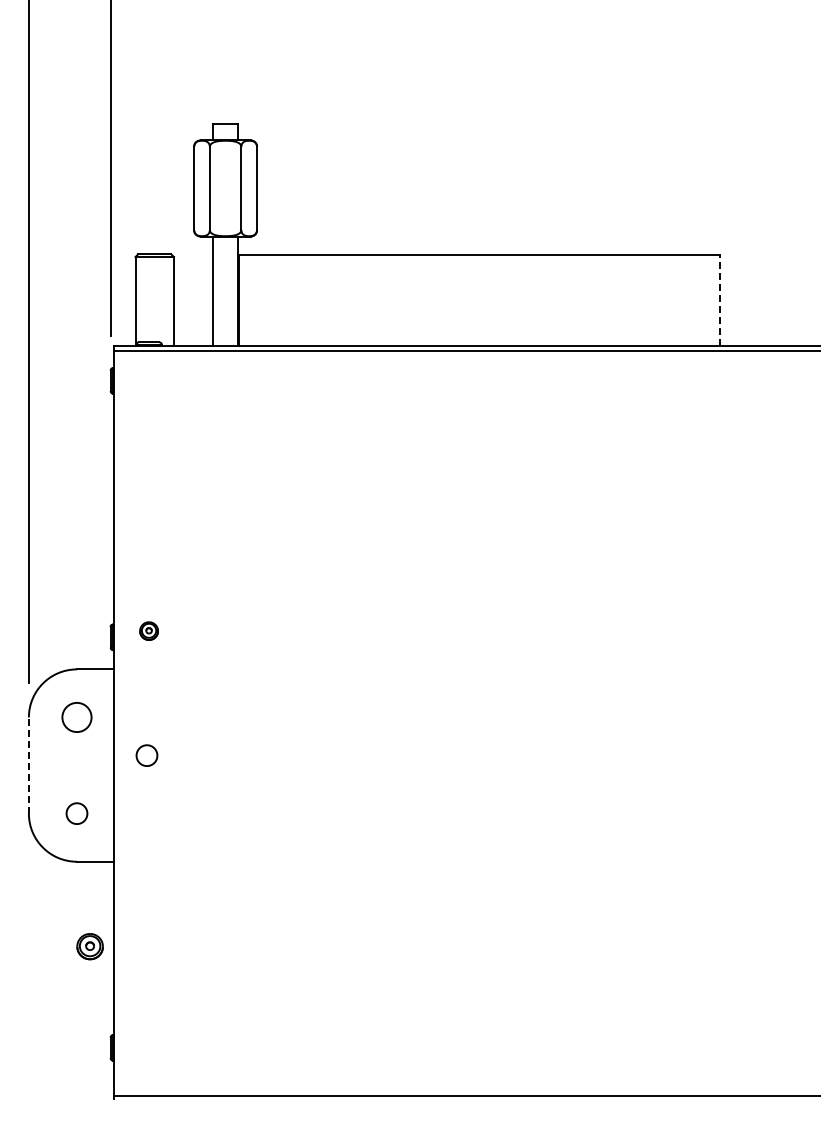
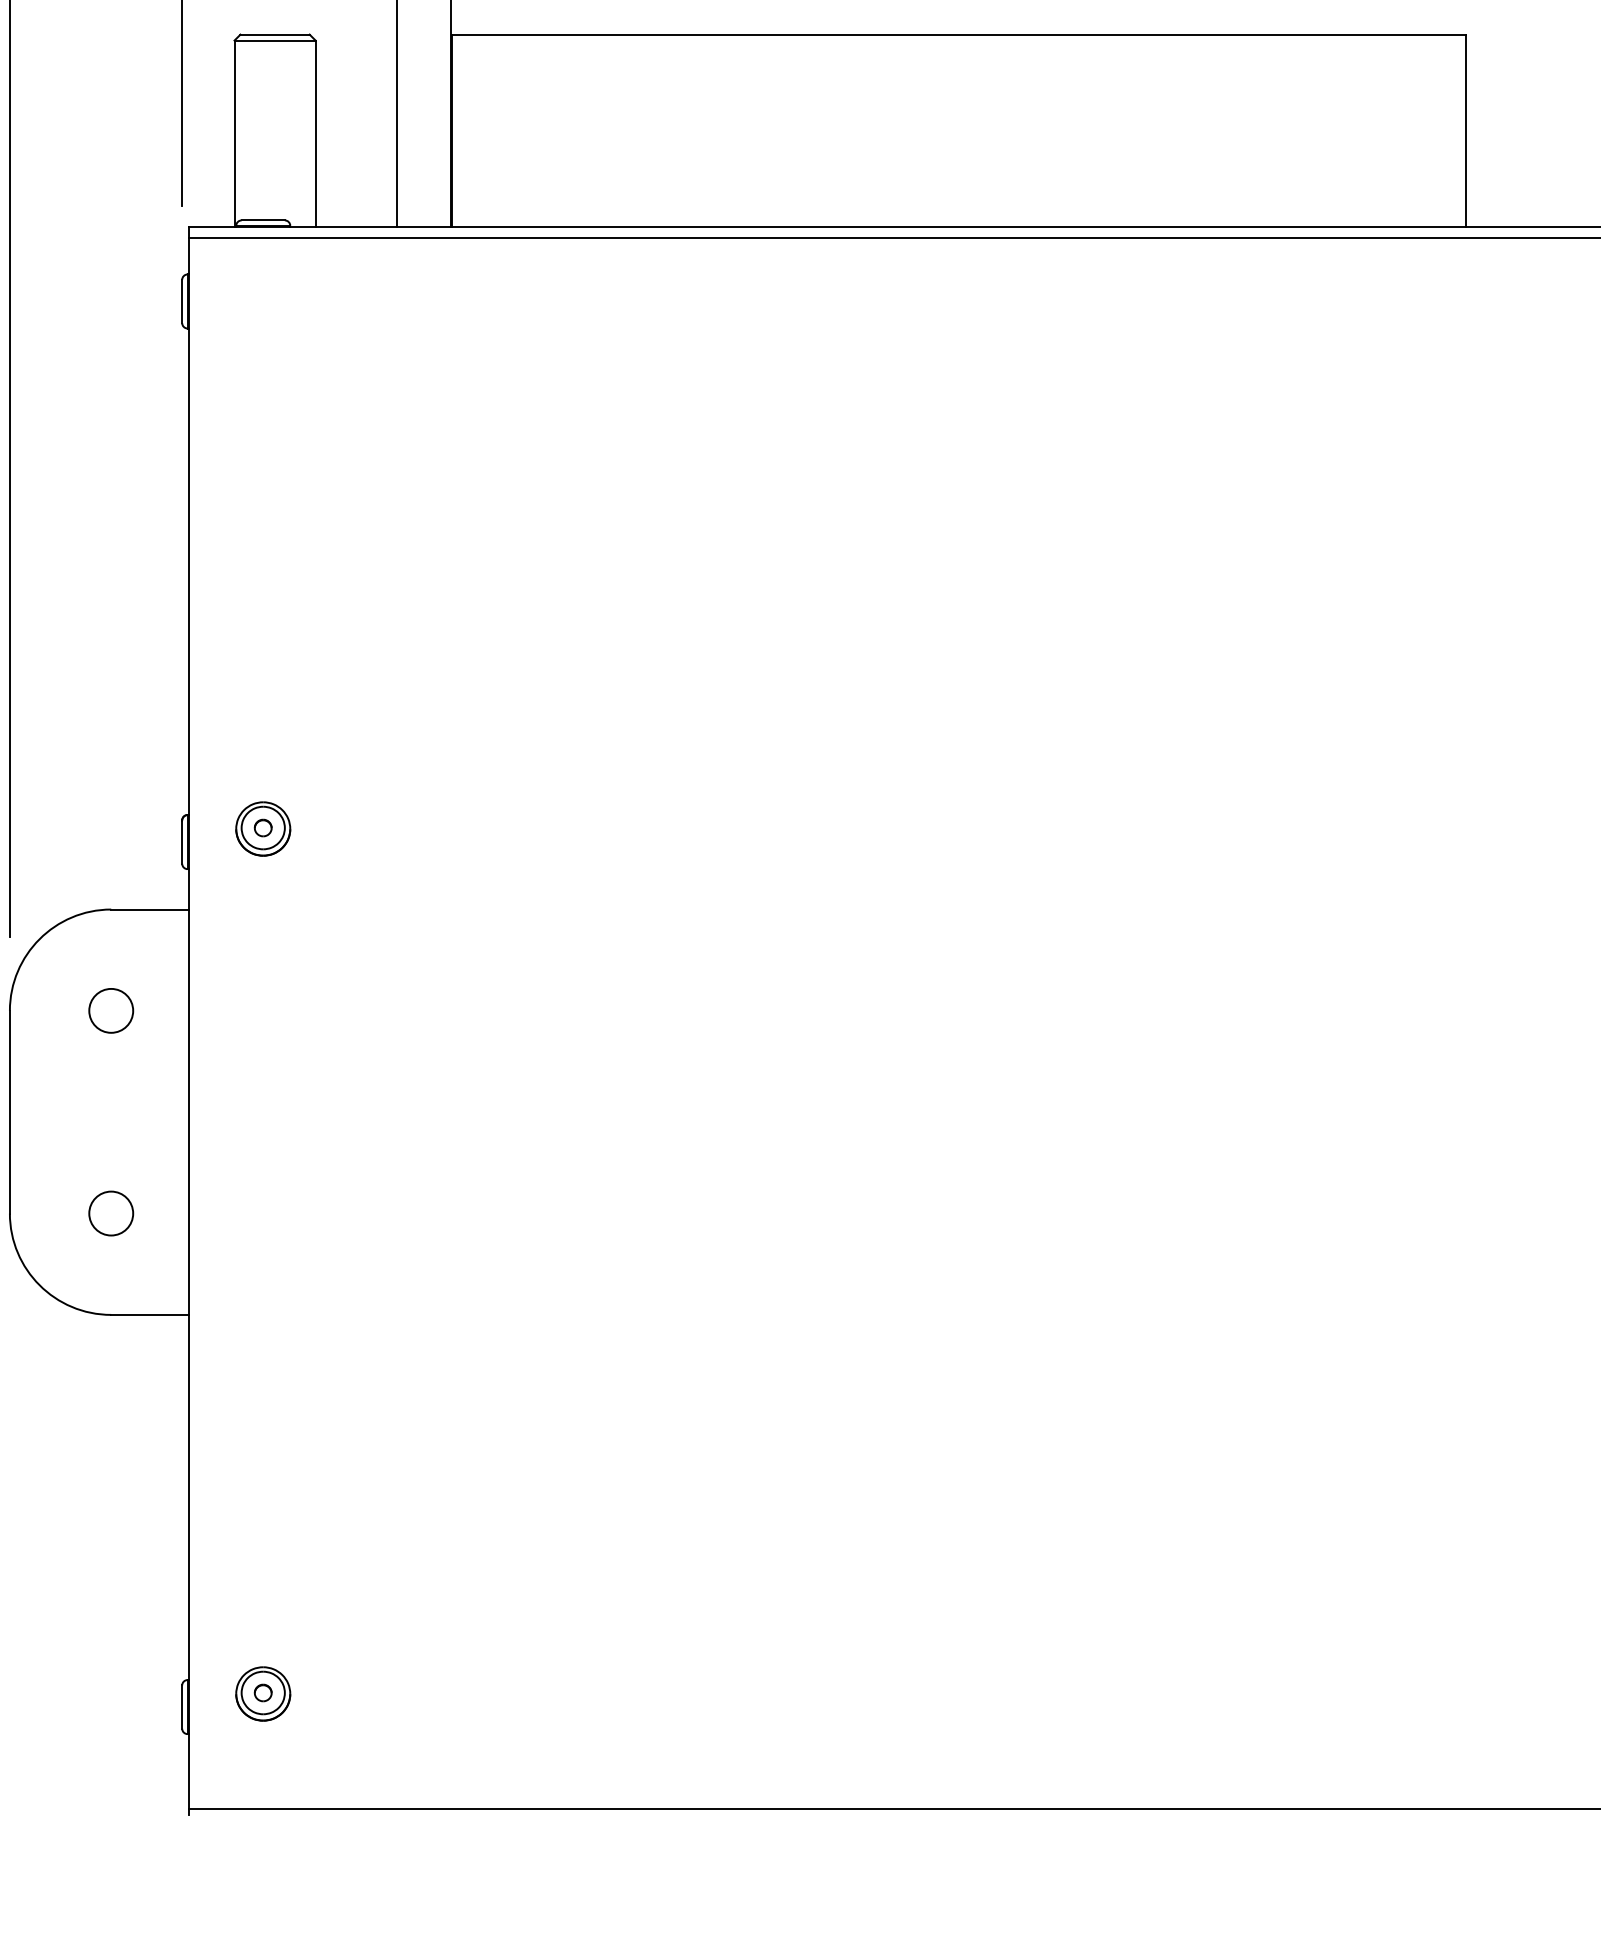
line: (719, 300) -> (1465, 132), dashed -> solid
part: (148, 630) -> (261, 827), size x1.43
circle: (76, 717) -> (110, 1010), size x0.71
circle: (146, 755) -> (257, 1090), removed
line: (28, 765) -> (9, 1112), dashed -> solid
part: (89, 946) -> (261, 1693), moved

